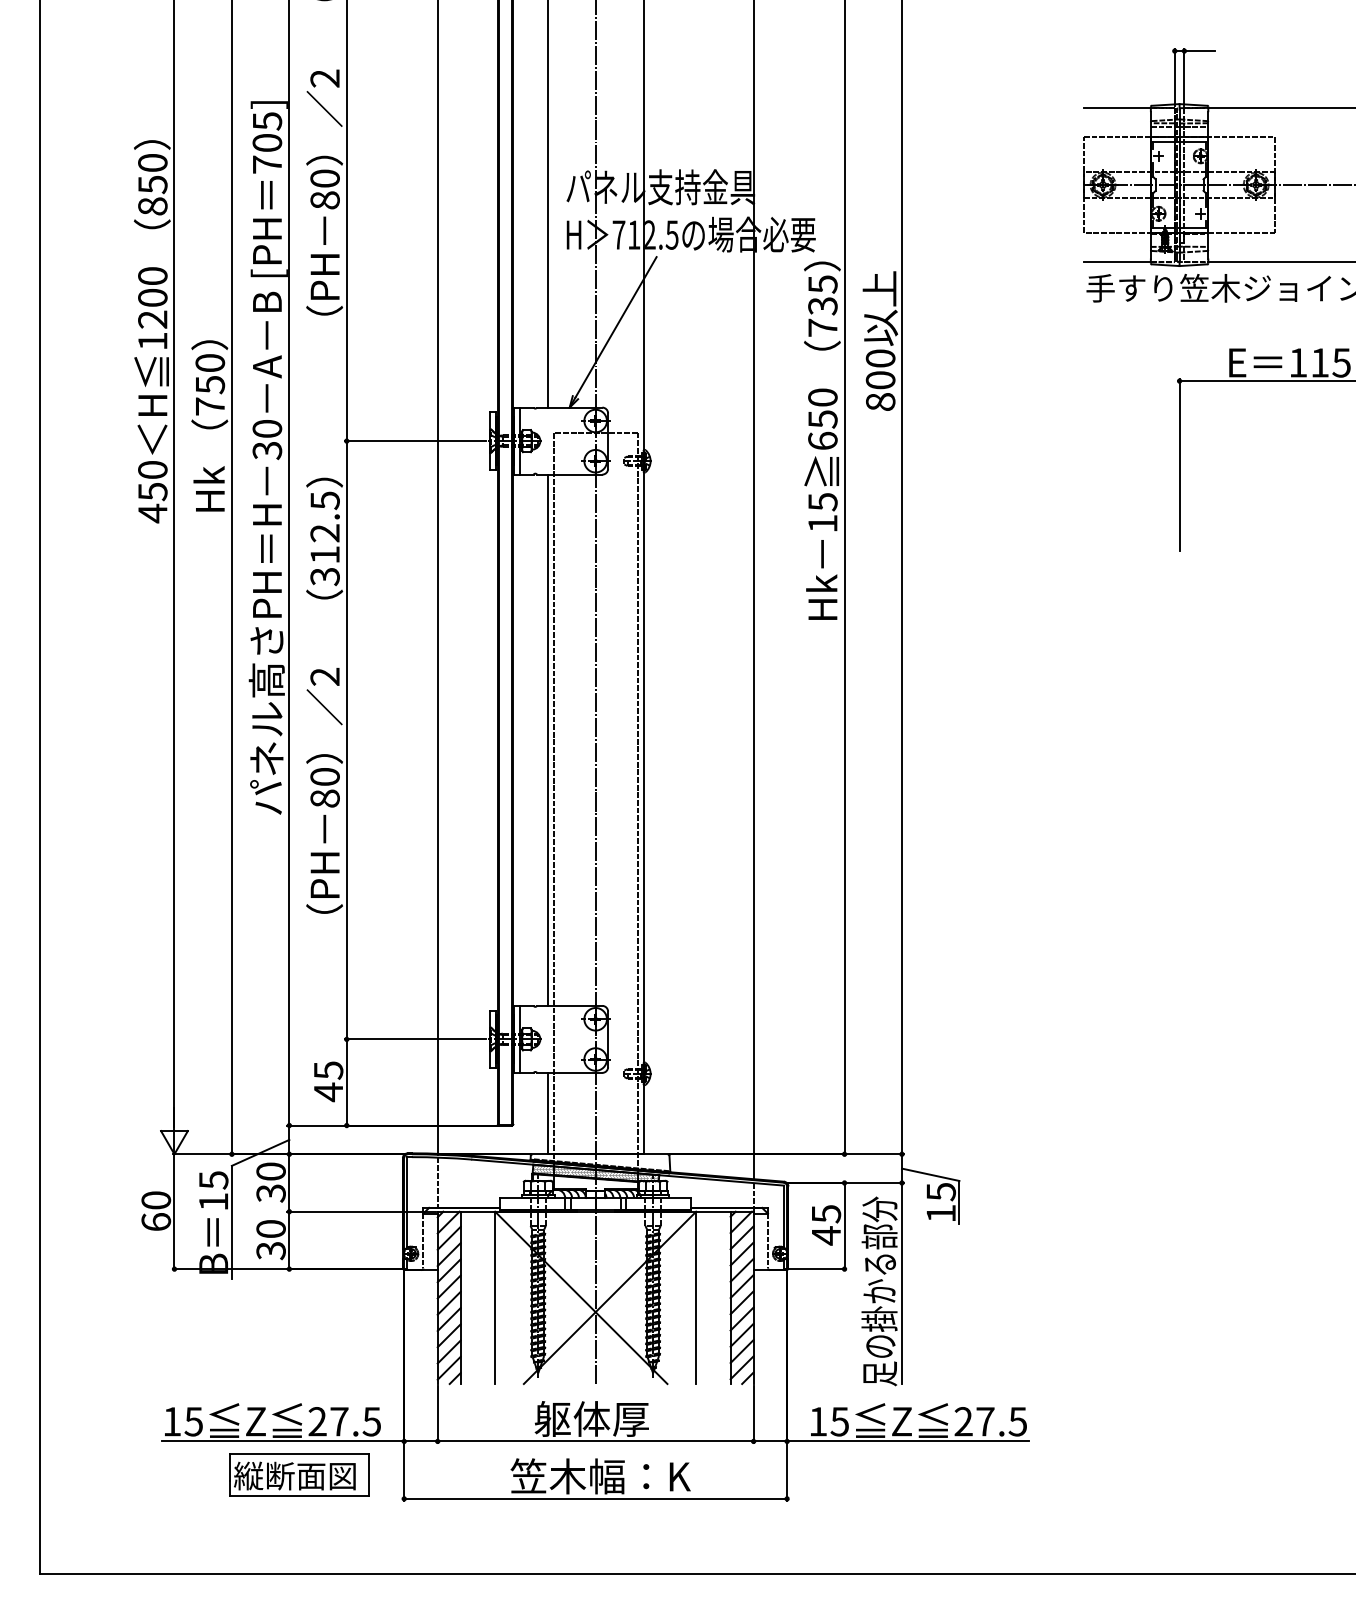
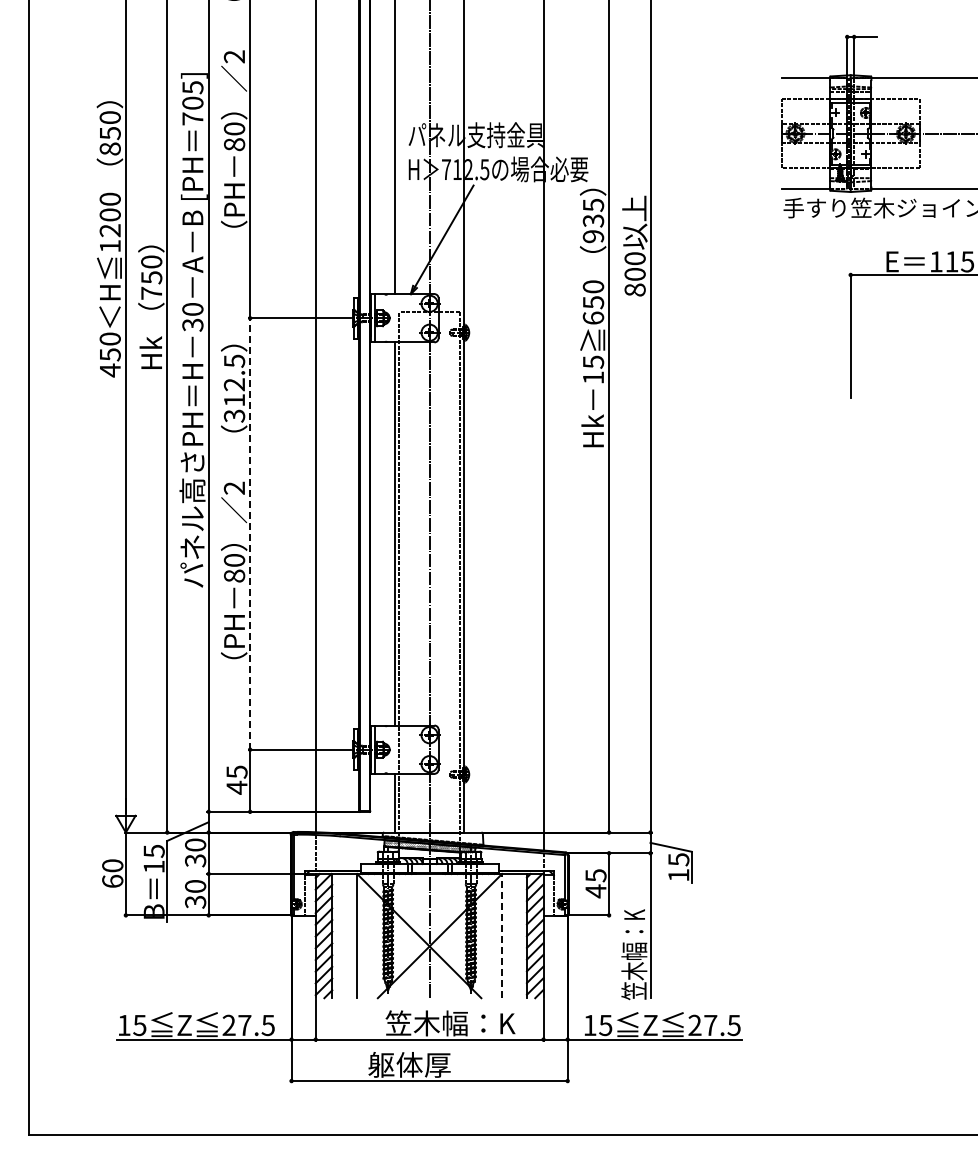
text: (822, 327) -> (593, 236), 735 -> 935
line: (347, 739) -> (250, 533), solid -> dashed
text: (879, 1291) -> (634, 931), 足の掛かる部分 -> 笠木幅：K
line: (696, 1297) -> (502, 935), solid -> dashed
text: (624, 1419) -> (450, 1023), 躯体厚 -> 笠木幅：K
part: (298, 1474) -> (215, 1063), removed
text: (601, 1475) -> (433, 1064), 笠木幅：K -> 躯体厚

